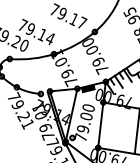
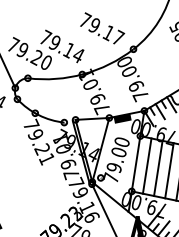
line: (109, 126) -> (146, 165), added
line: (119, 128) -> (158, 168), added
line: (128, 129) -> (169, 170), added

